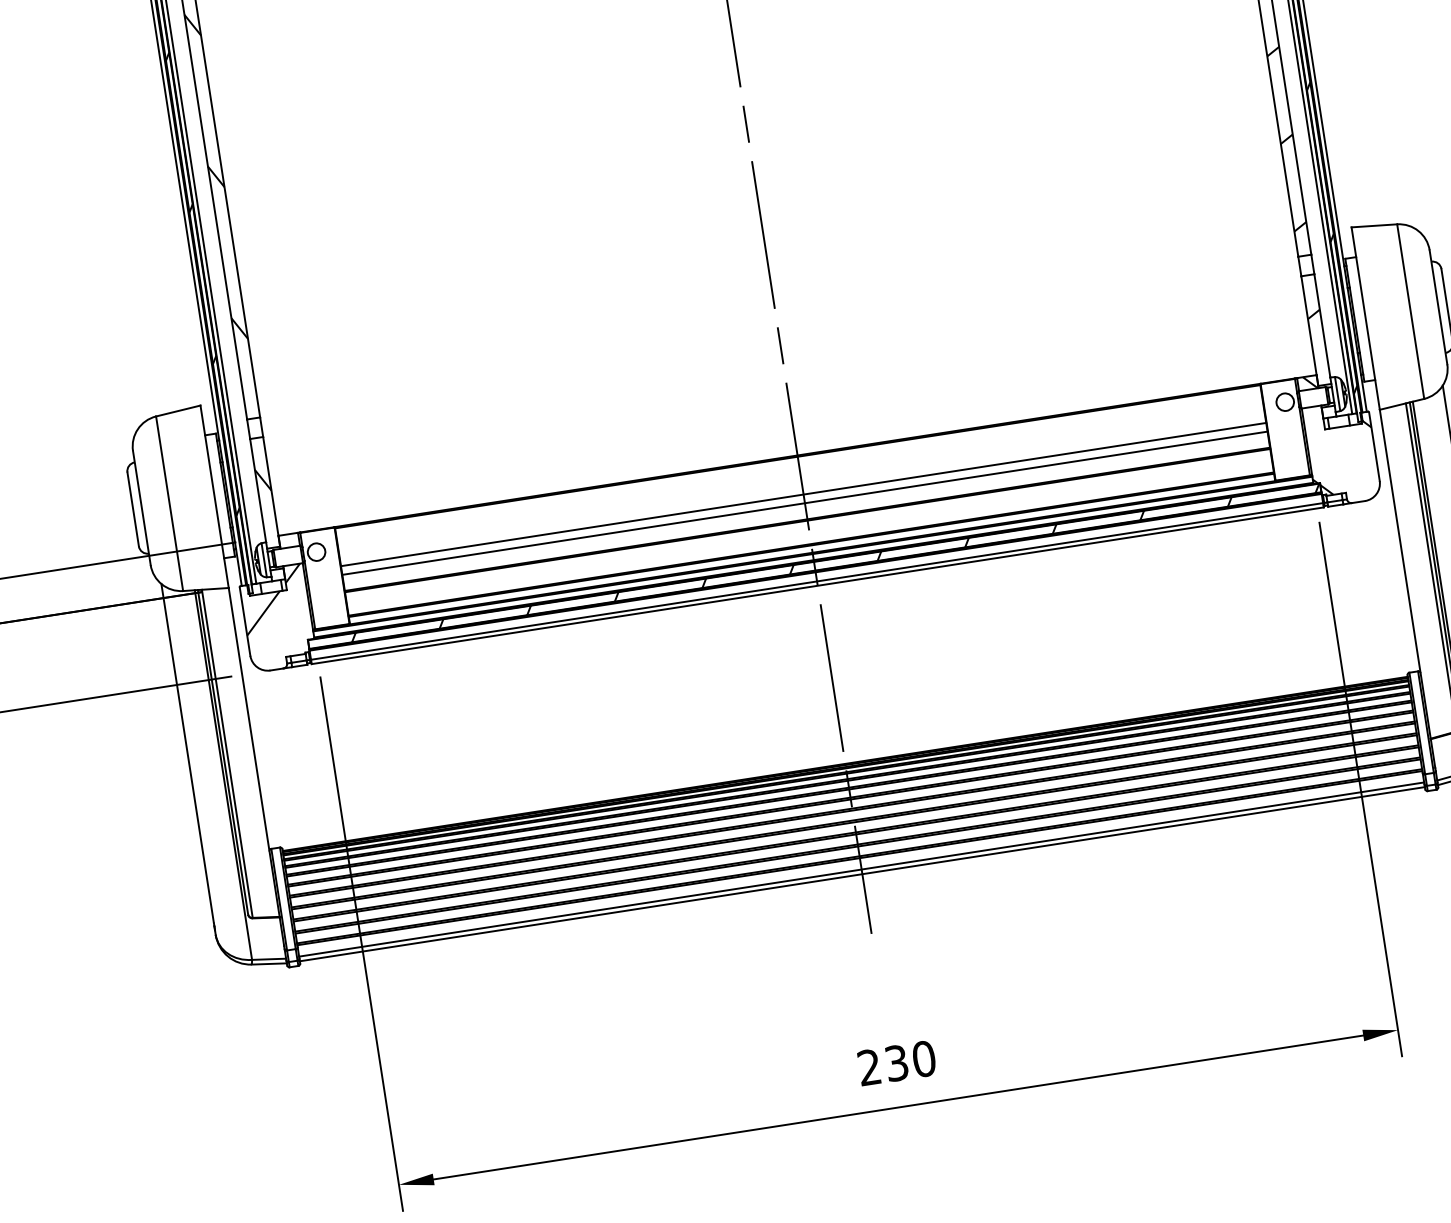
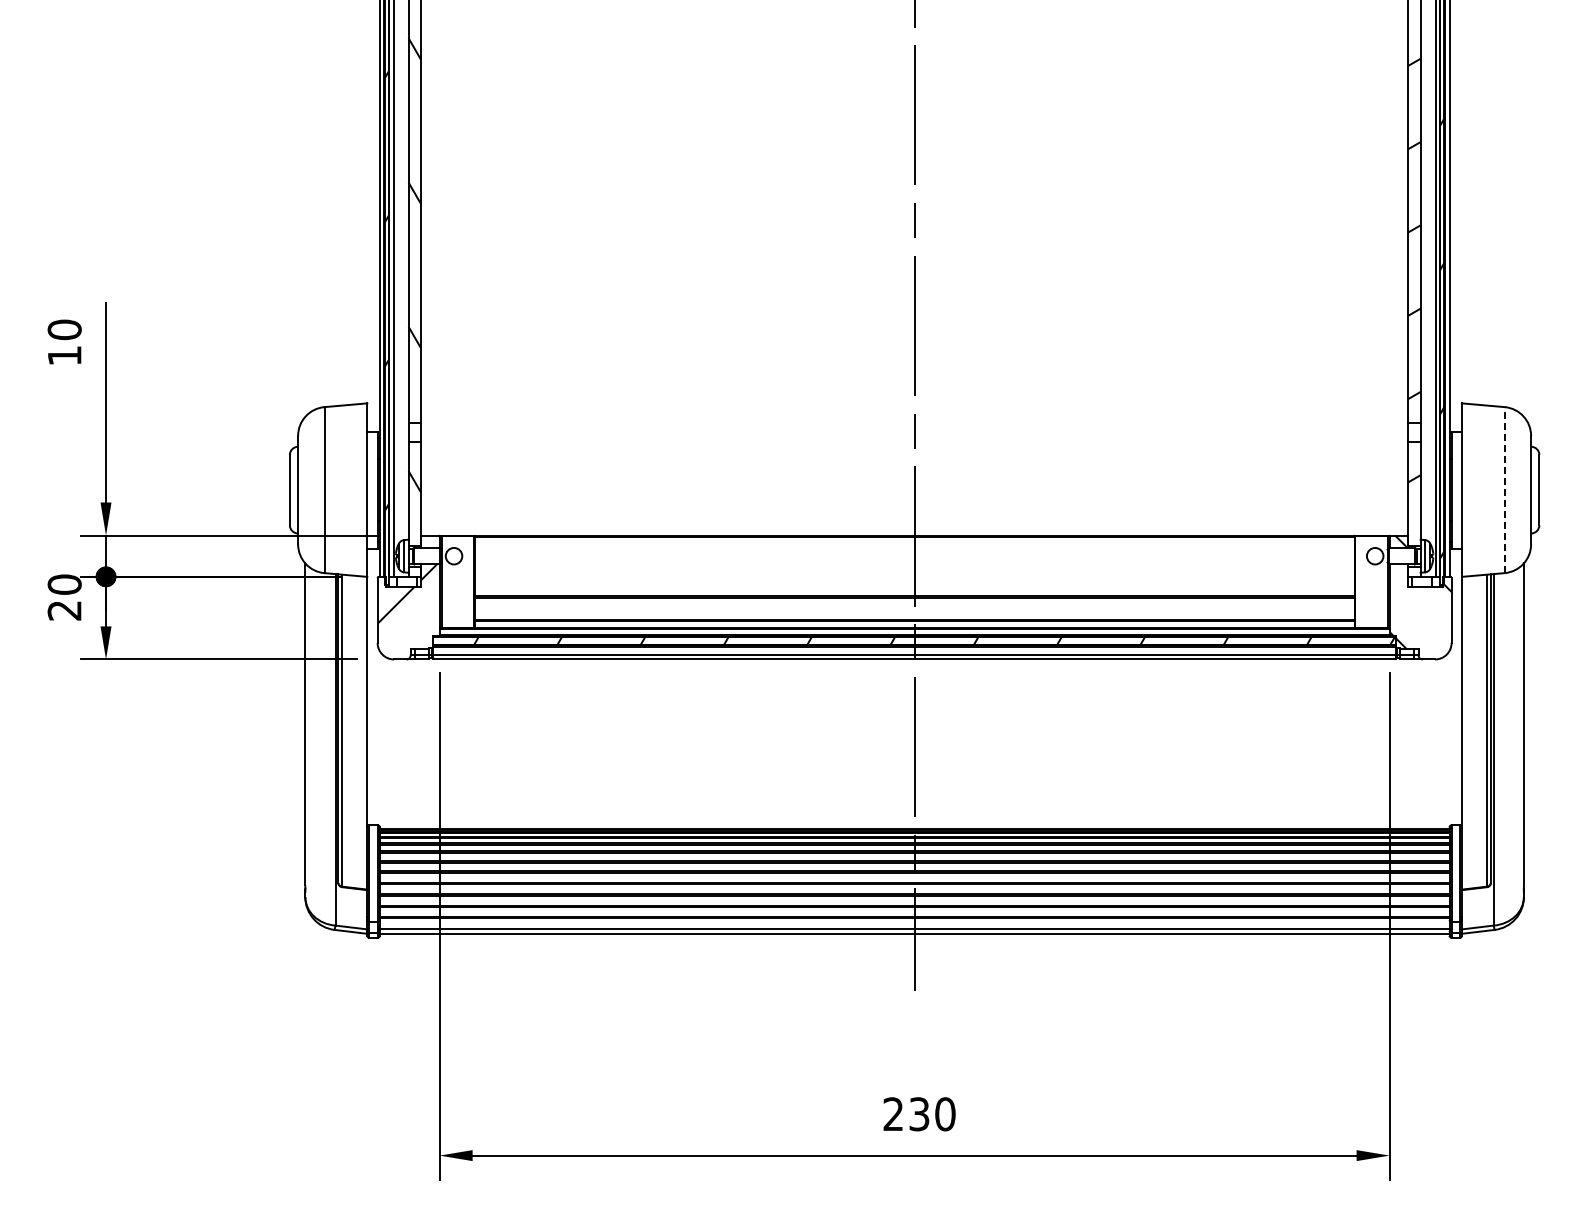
line: (1410, 311) -> (1504, 489), solid -> dashed
line: (803, 494) -> (914, 572), removed
line: (804, 503) -> (914, 581), removed

